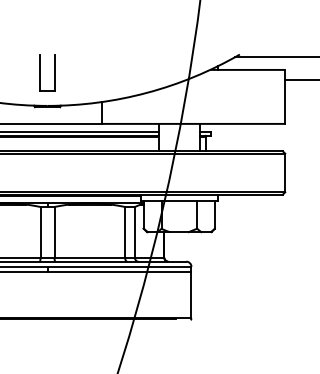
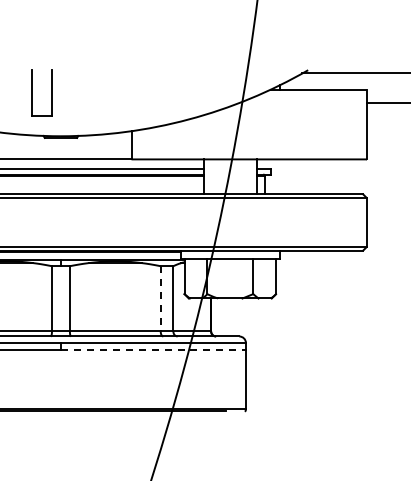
part: (40, 71) -> (32, 92), moved
line: (124, 232) -> (160, 298), solid -> dashed
line: (119, 271) -> (153, 349), solid -> dashed

